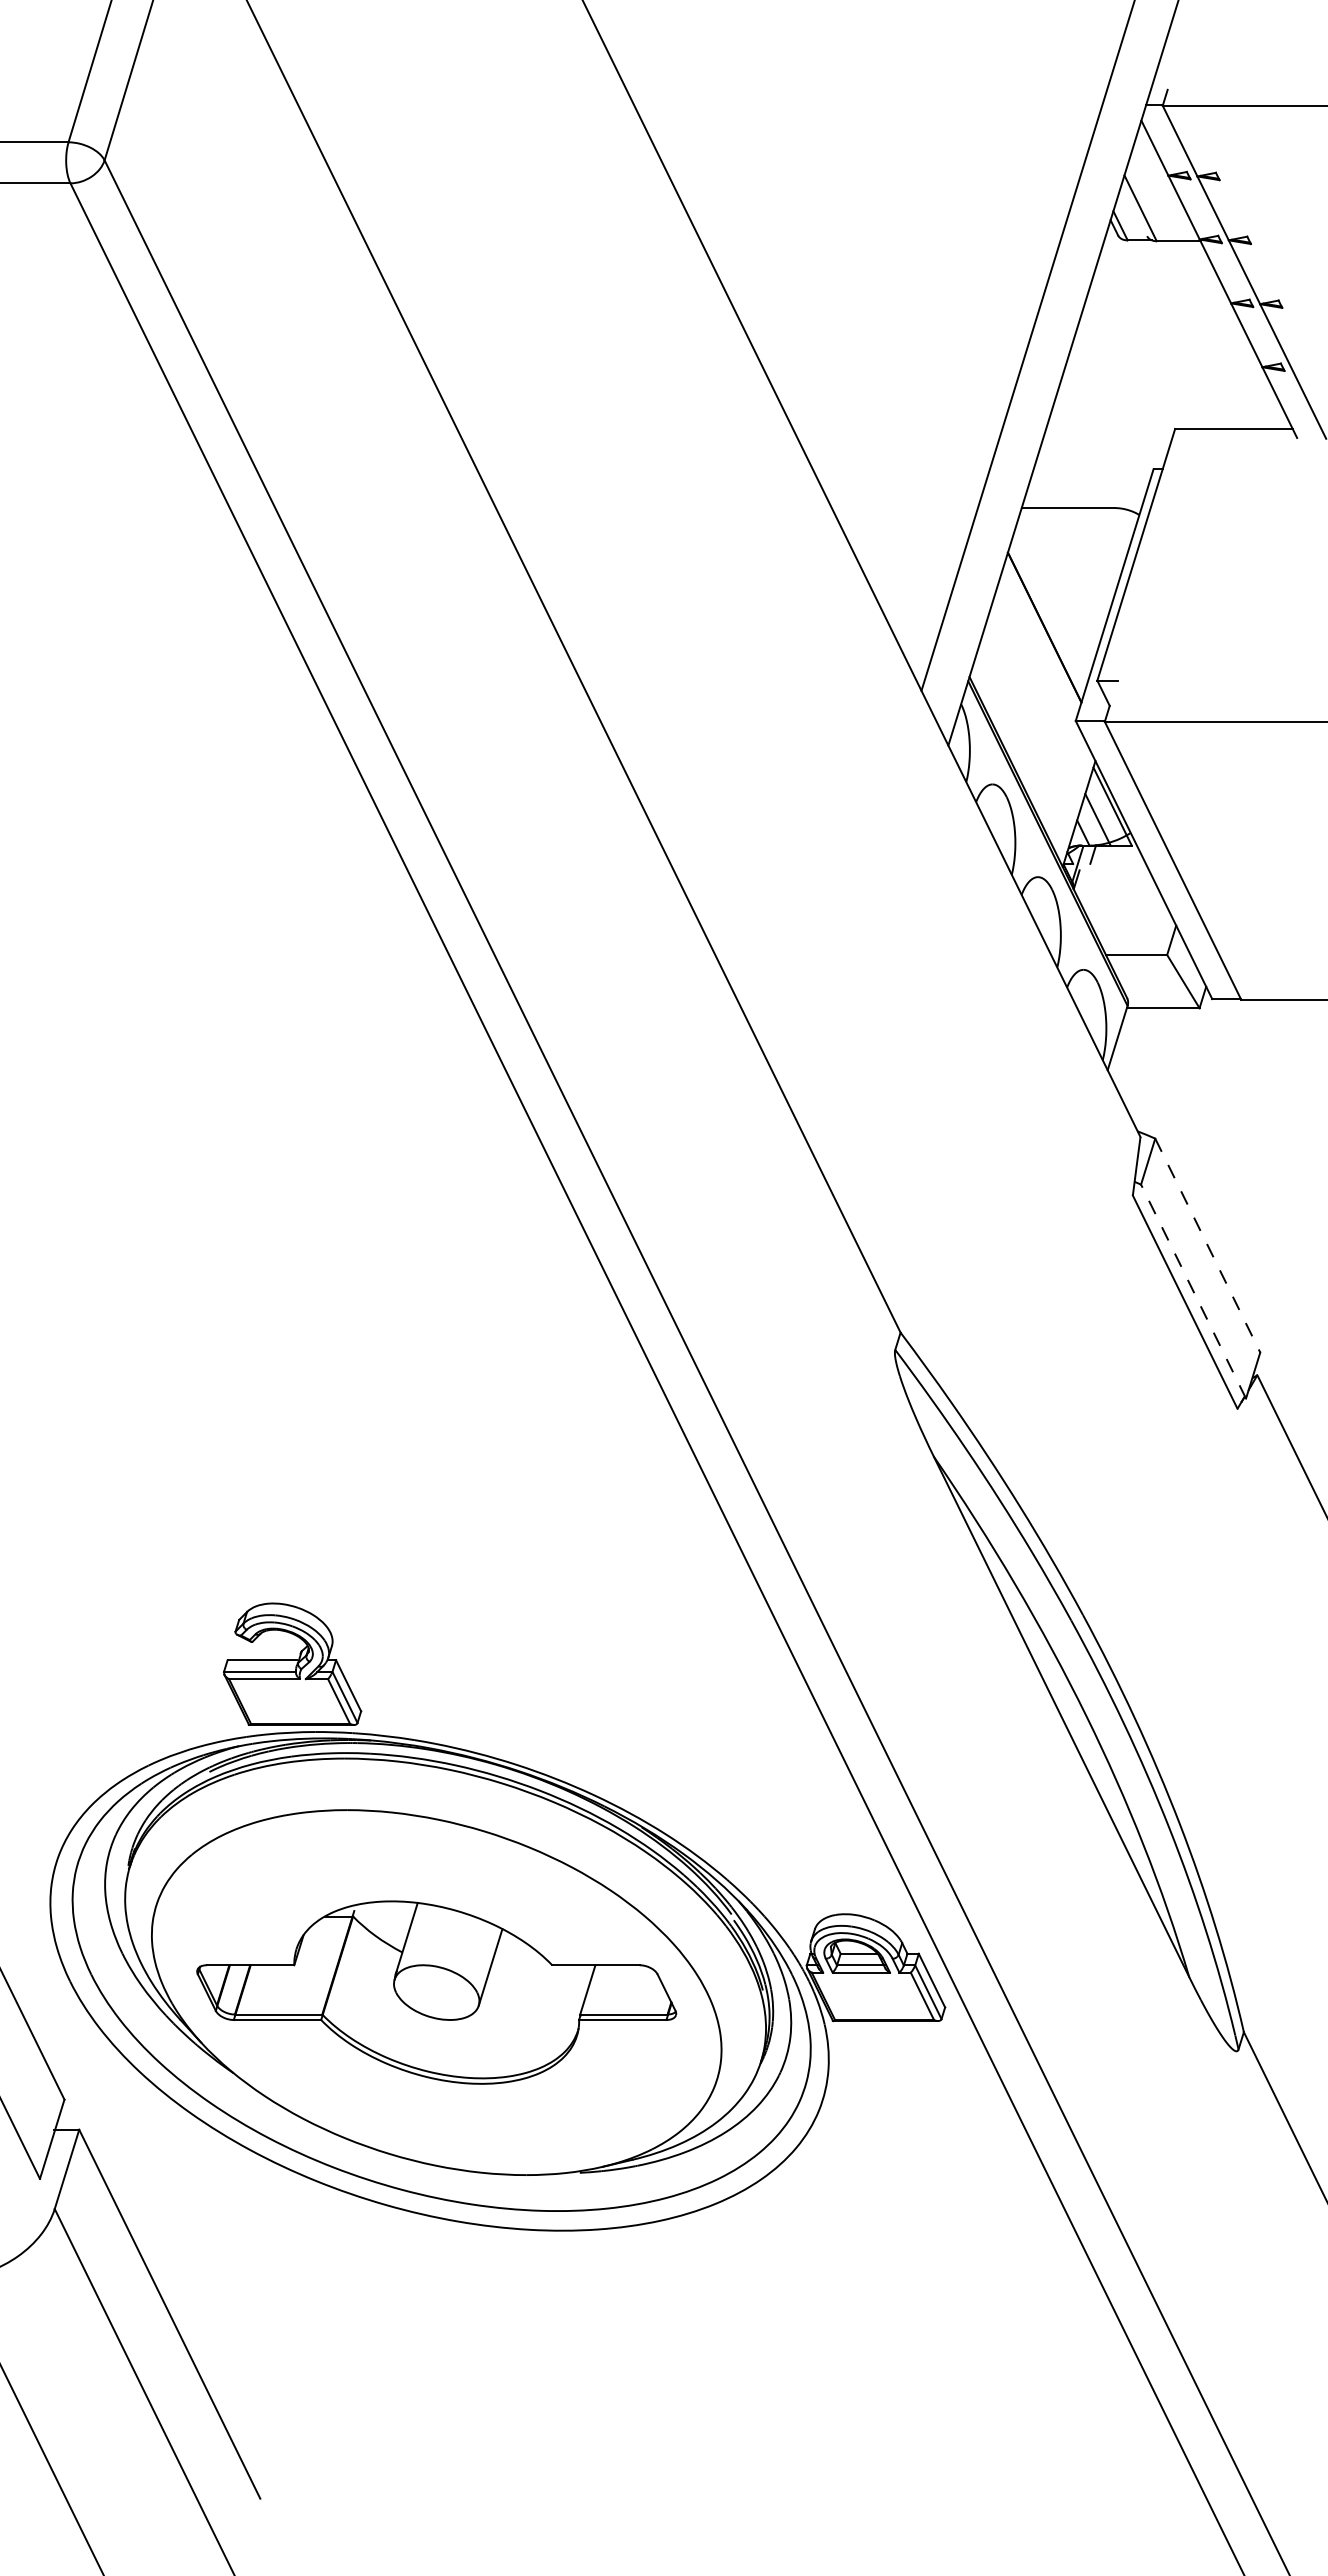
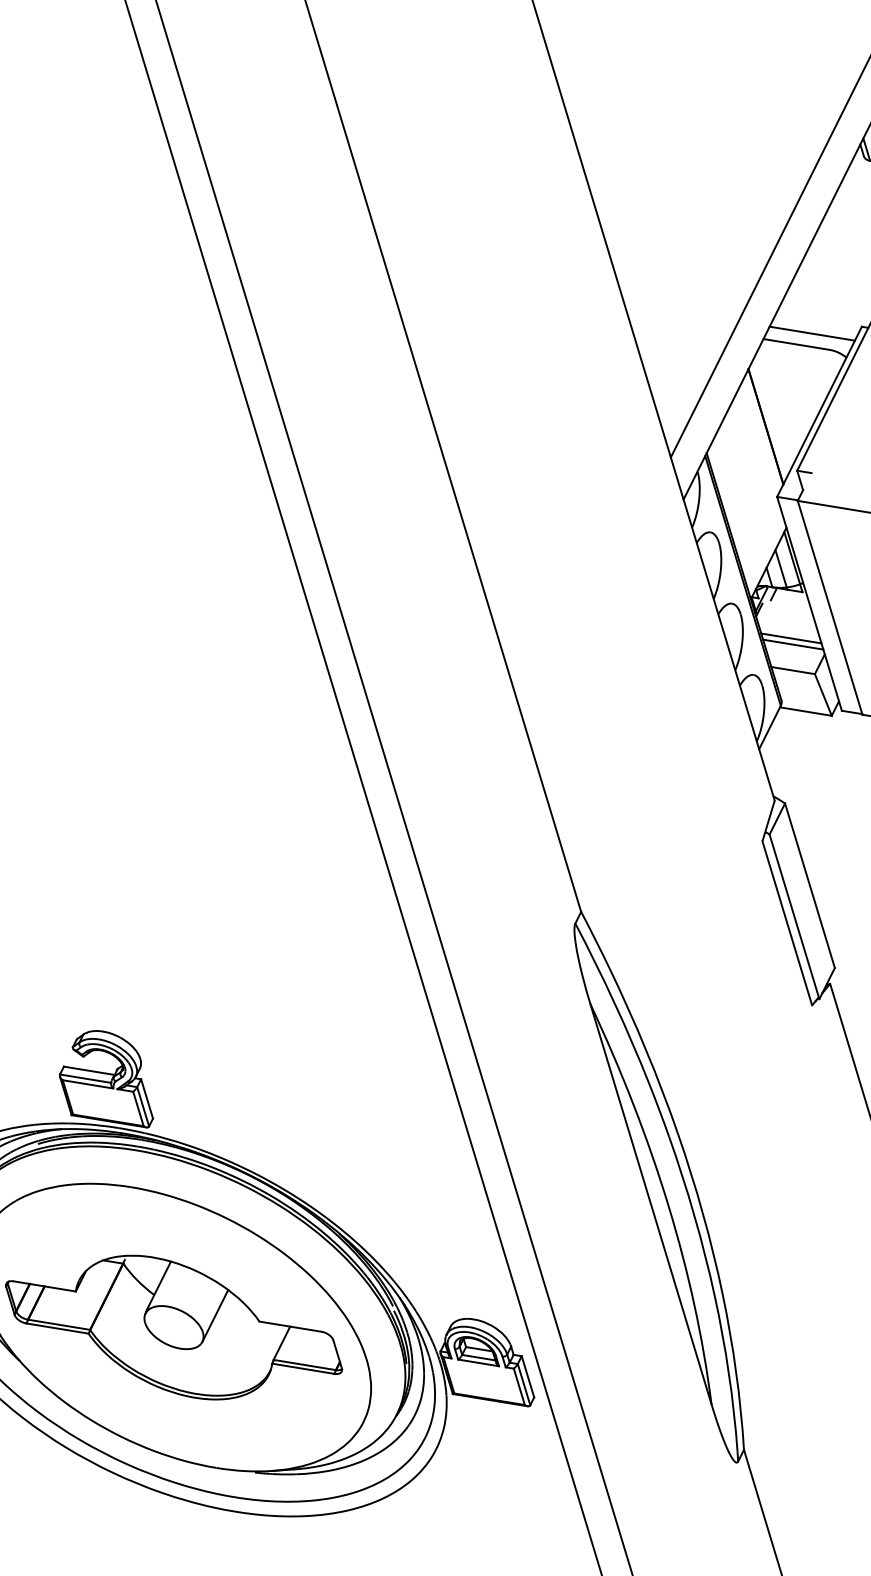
line: (1087, 489) -> (812, 333), added
line: (1126, 911) -> (791, 638), added
line: (1130, 919) -> (792, 644), added
line: (1207, 1246) -> (809, 886), dashed -> solid
line: (1193, 1291) -> (794, 916), dashed -> solid

